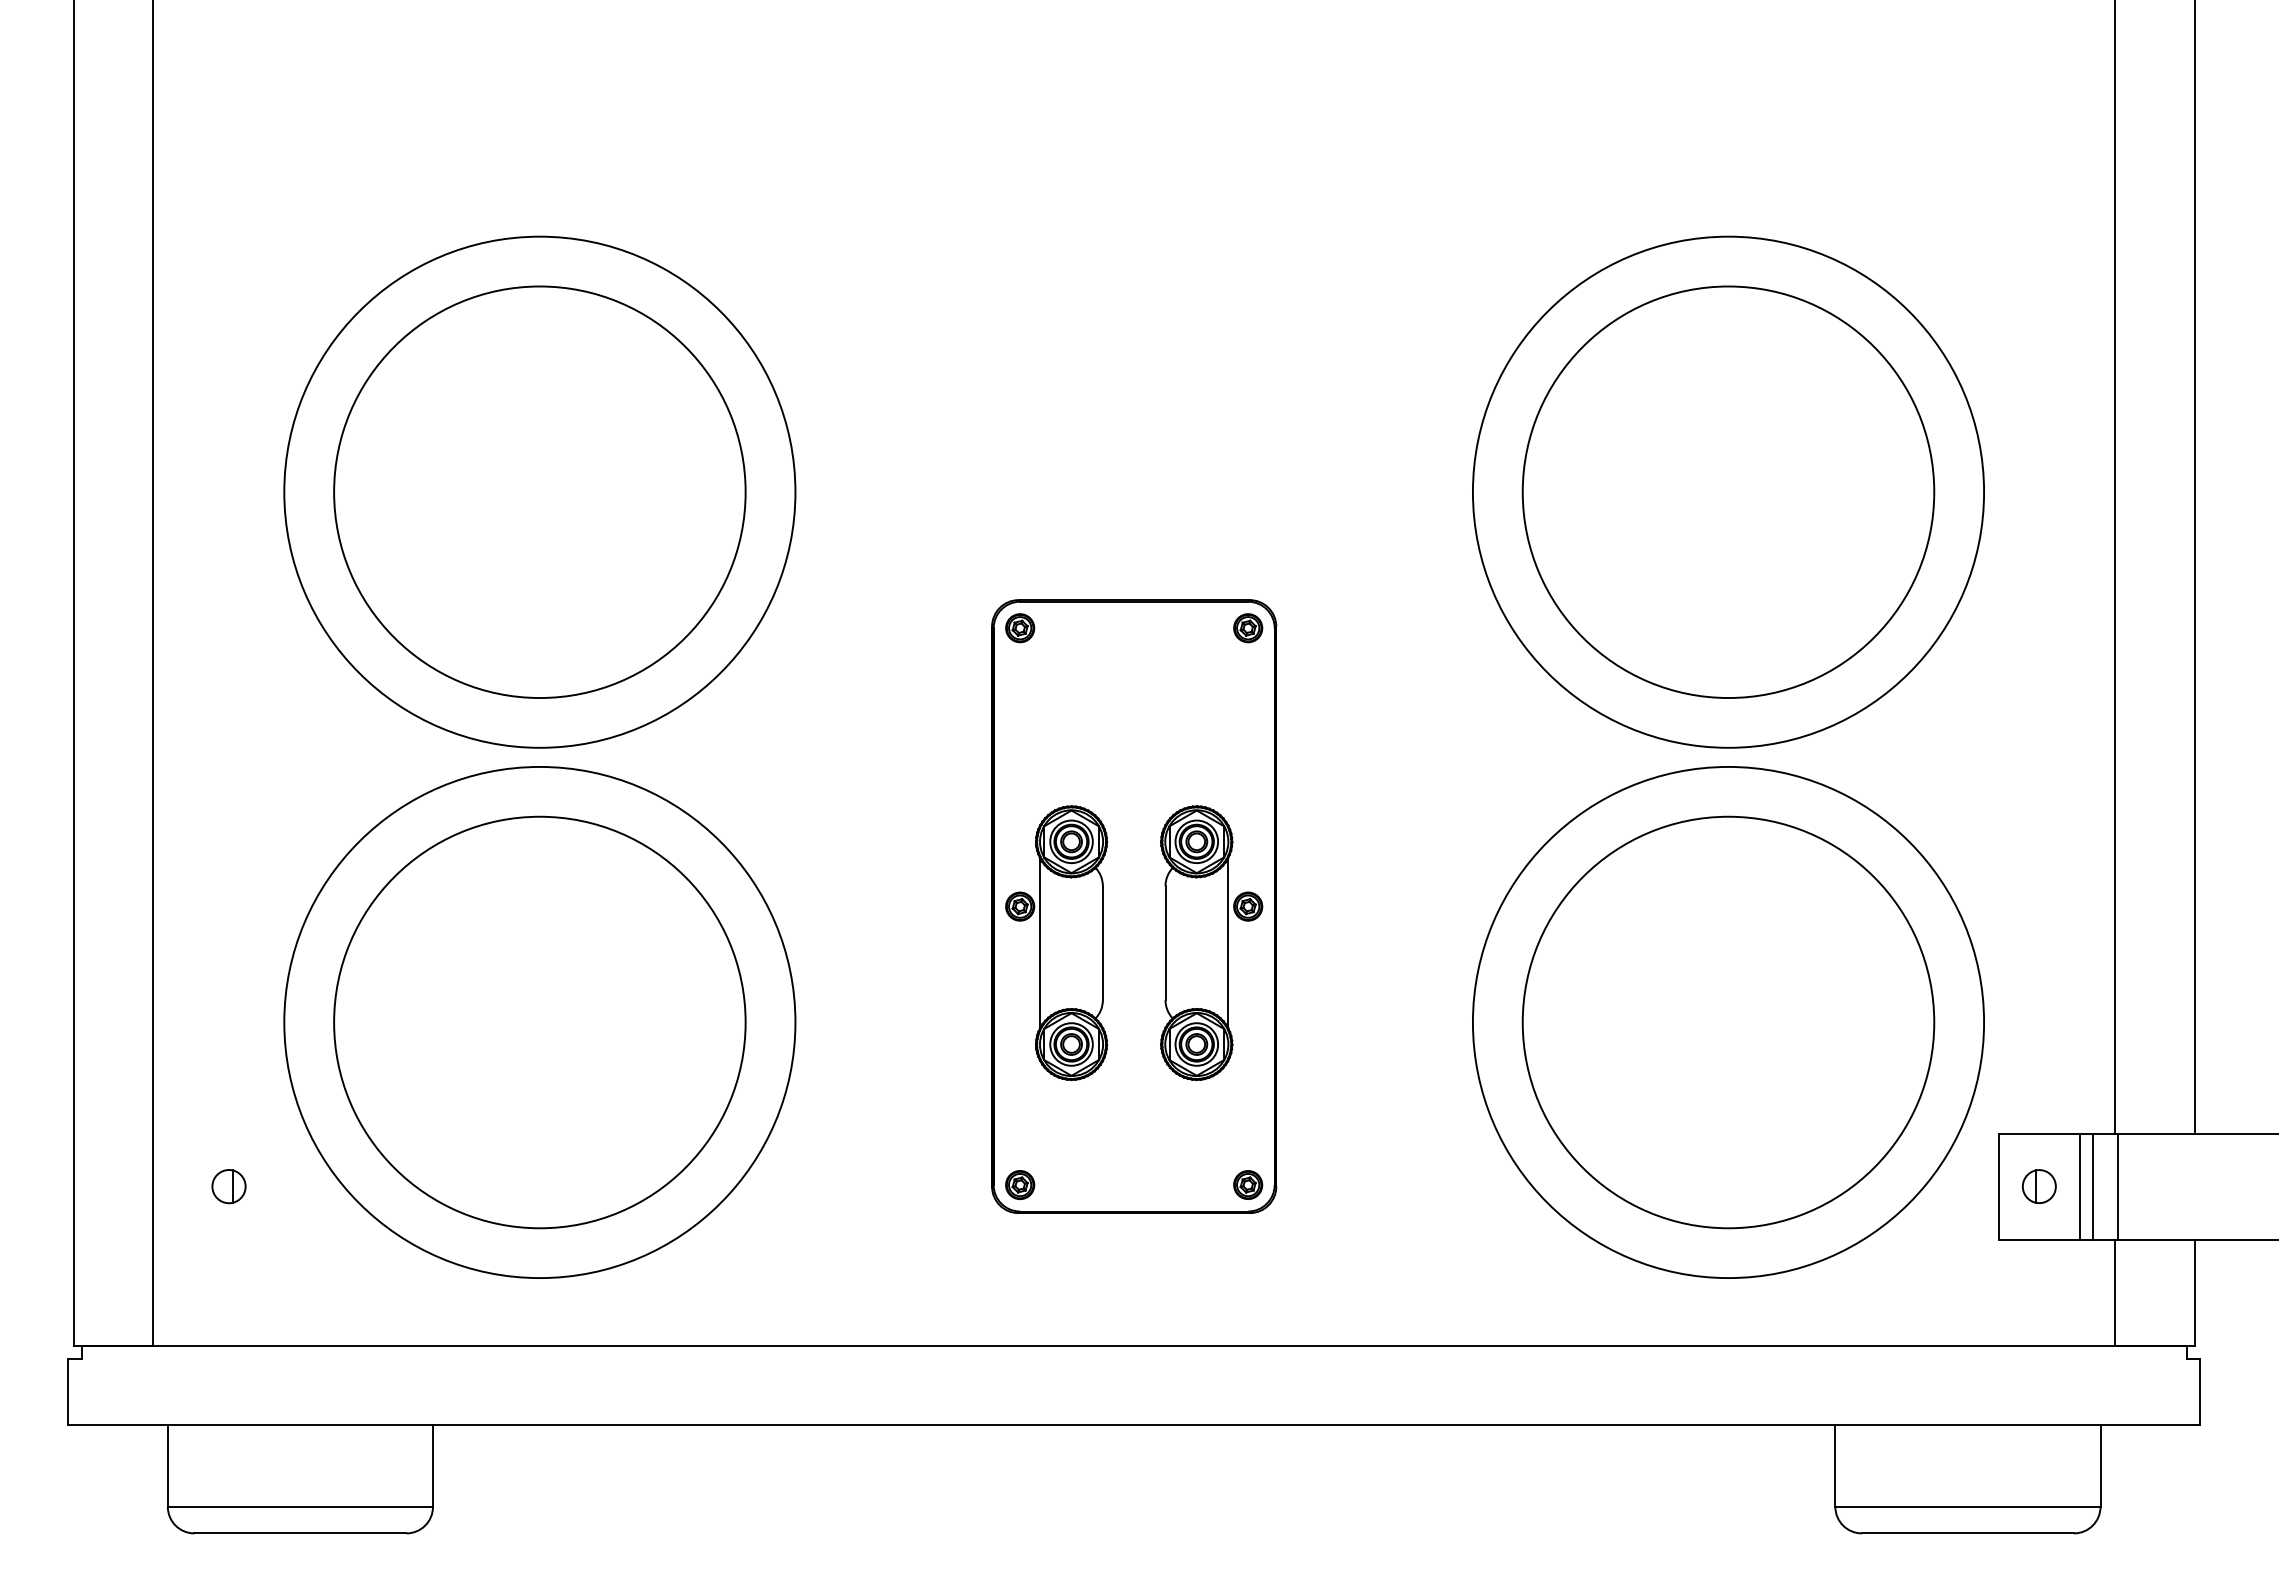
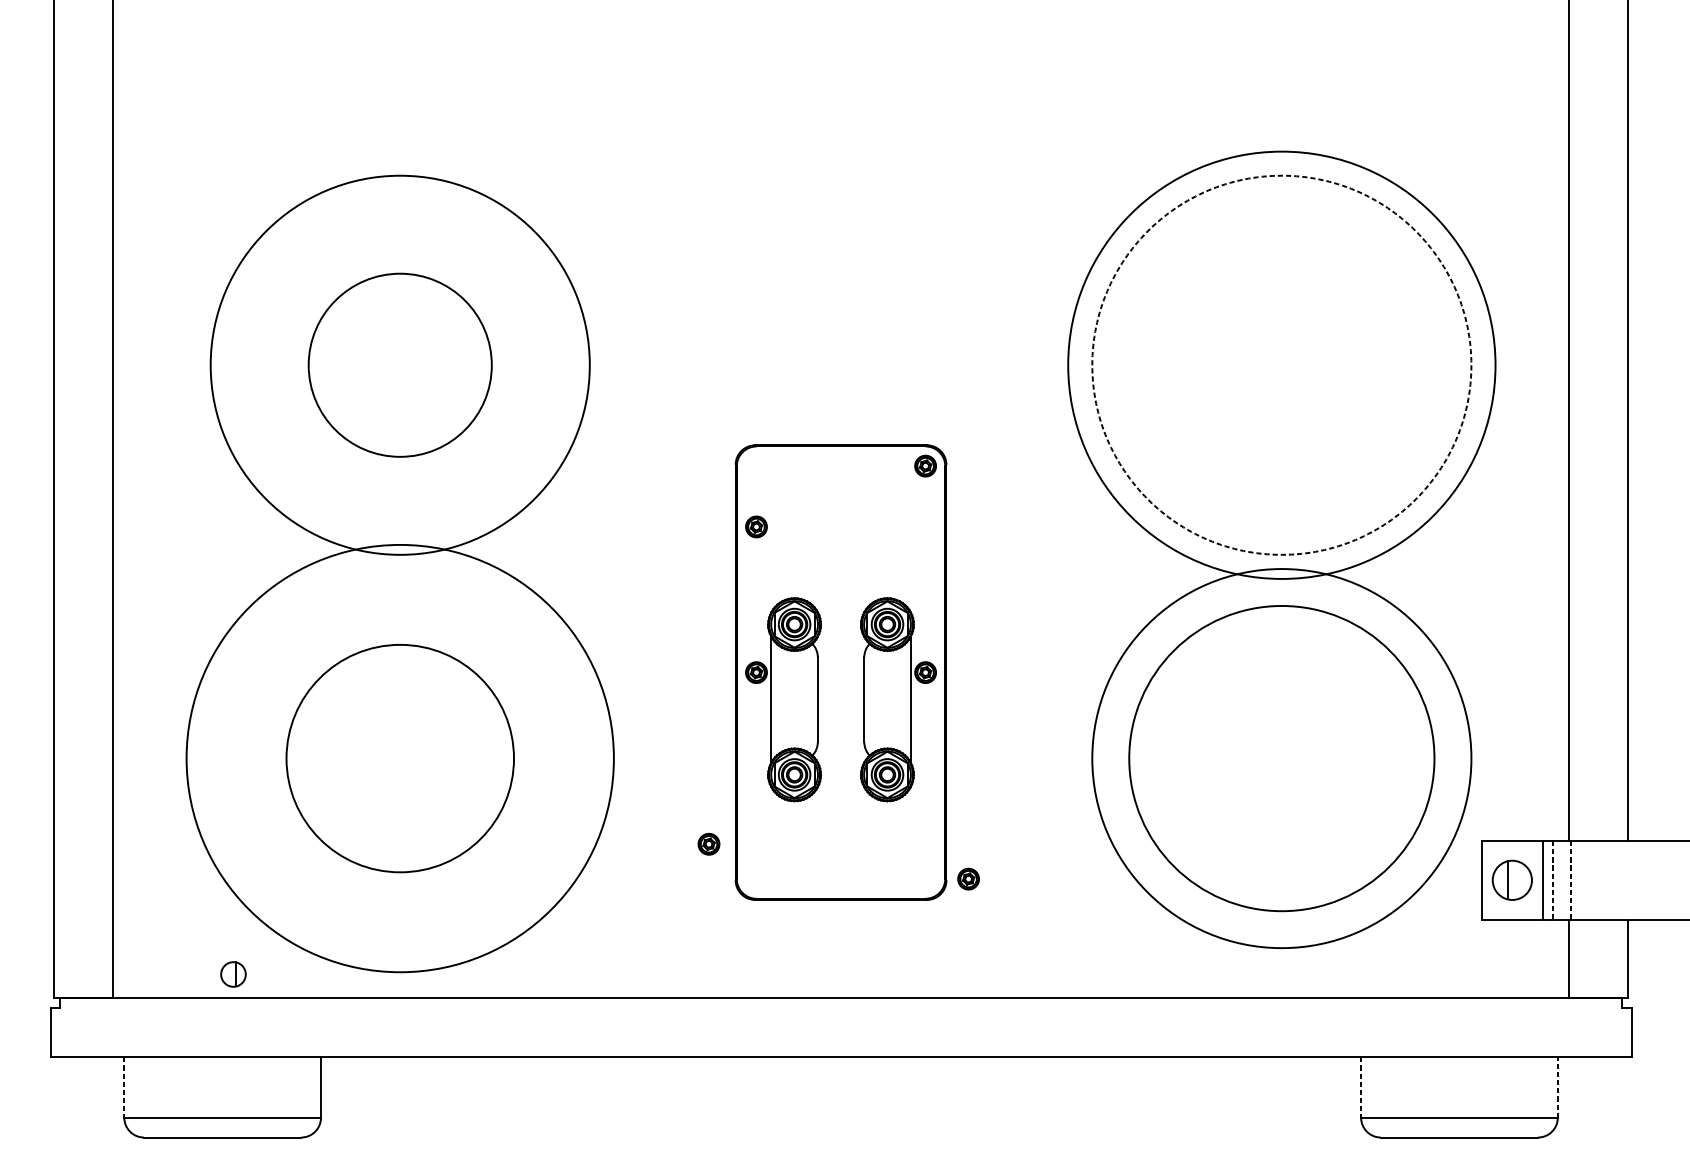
circle: (1728, 491) -> (1281, 364), solid -> dashed
circle: (539, 492) -> (399, 365), size x0.6
circle: (1728, 492) -> (1281, 365), size x1.4
part: (1020, 628) -> (756, 527), moved
circle: (539, 1022) -> (399, 758), size x0.6
circle: (539, 1022) -> (399, 758), size x1.4
part: (1248, 1184) -> (968, 878), moved
part: (1020, 1185) -> (709, 844), moved
part: (228, 1186) -> (233, 974), moved
part: (2039, 1186) -> (1512, 880), size x1.6
line: (2093, 1186) -> (1552, 880), solid -> dashed
line: (2117, 1186) -> (1570, 880), solid -> dashed
line: (167, 1466) -> (124, 1087), solid -> dashed
line: (1835, 1466) -> (1361, 1087), solid -> dashed
line: (2100, 1466) -> (1557, 1087), solid -> dashed

